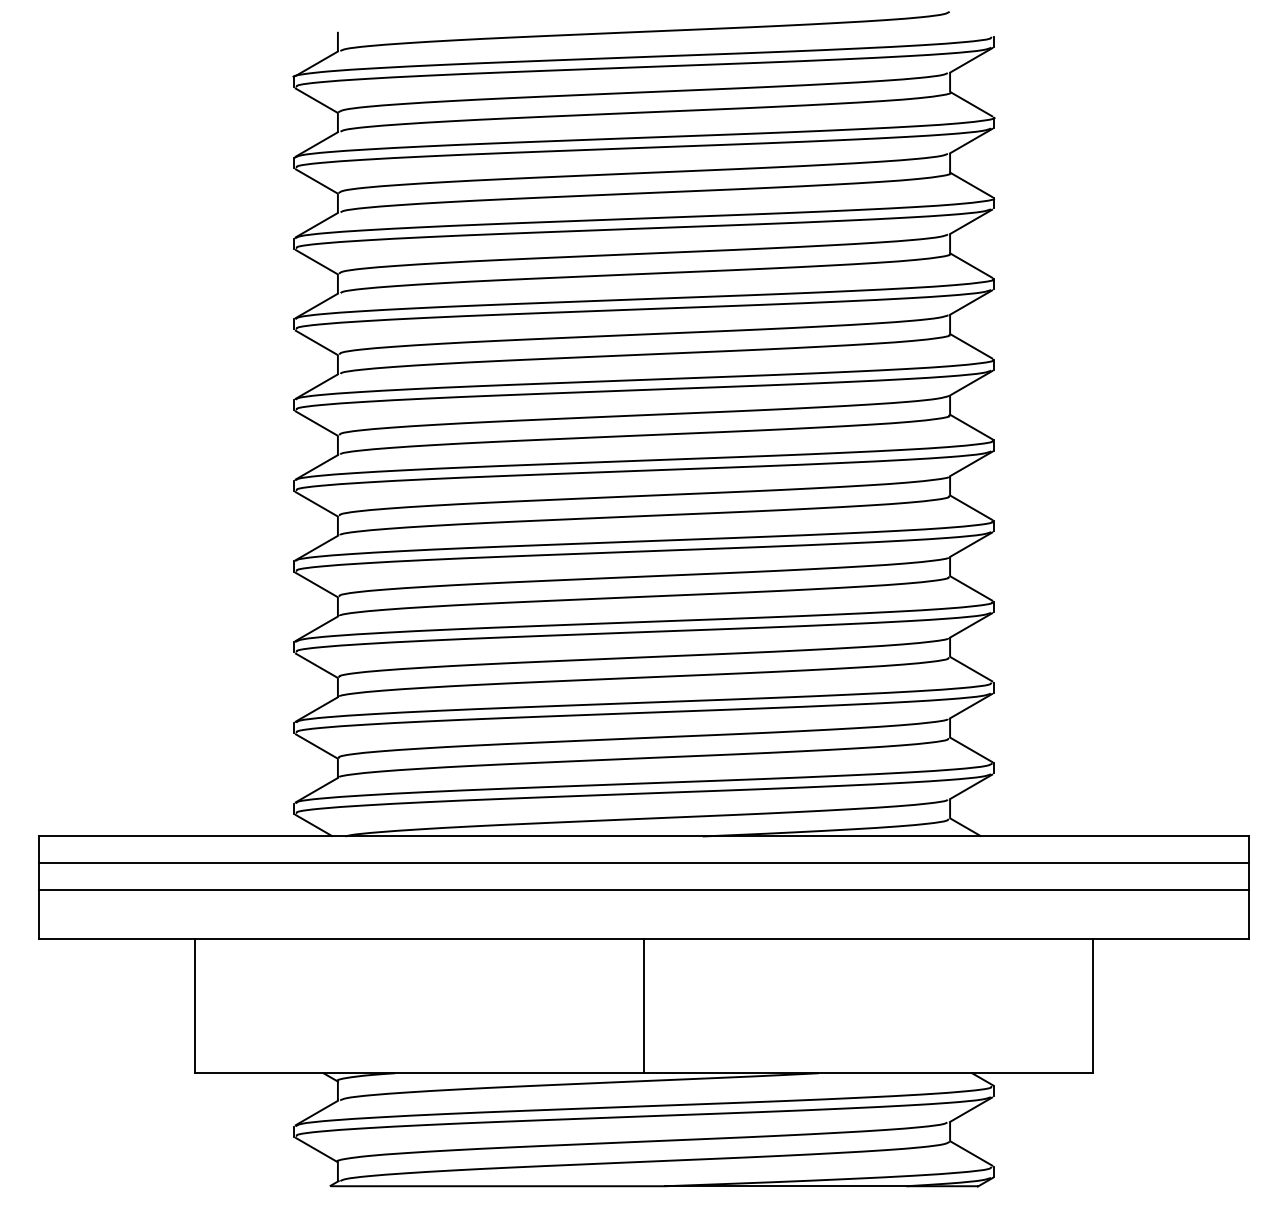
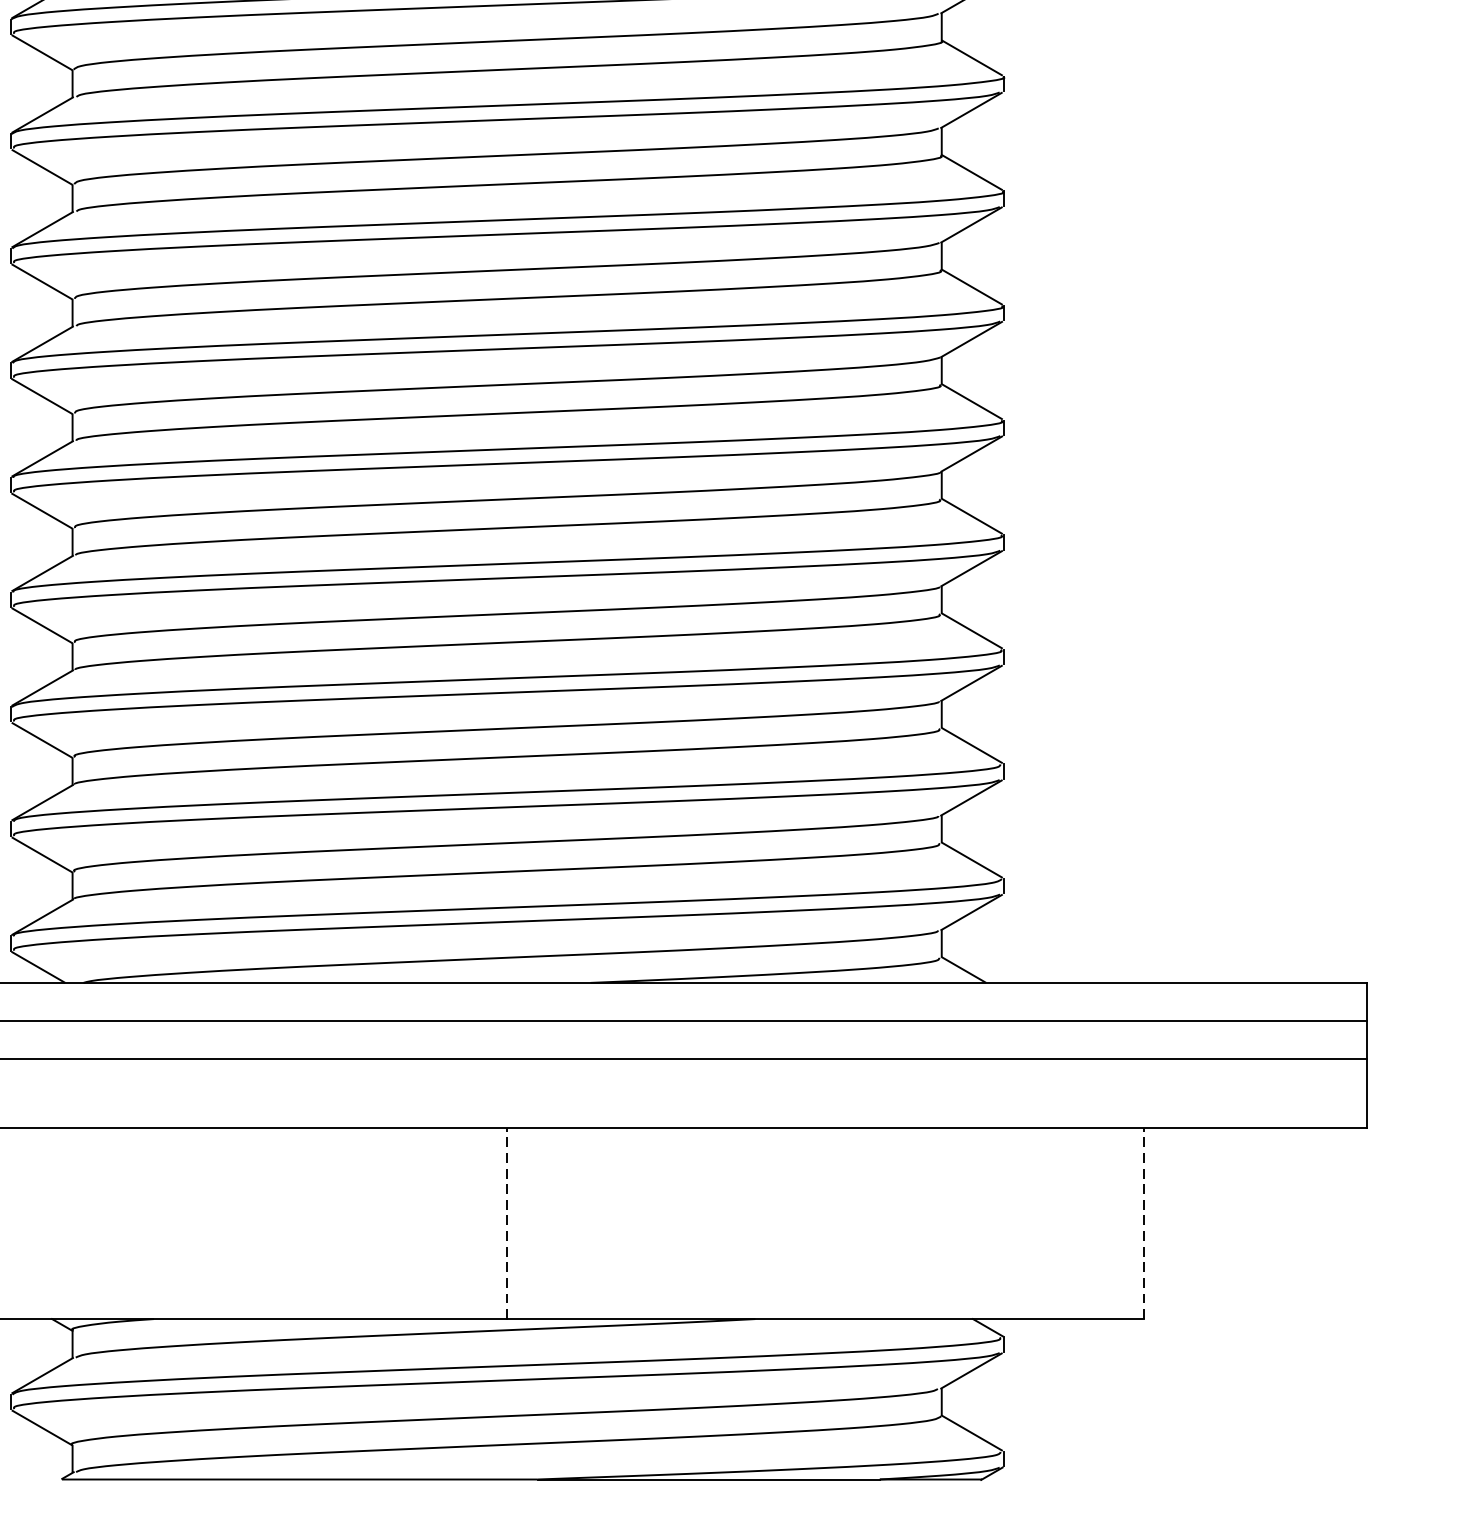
line: (643, 1005) -> (506, 1222), solid -> dashed
line: (1092, 1005) -> (1143, 1222), solid -> dashed

